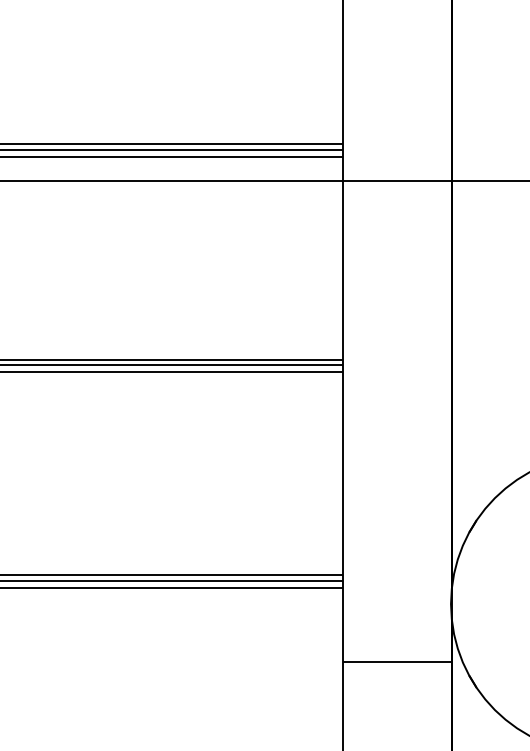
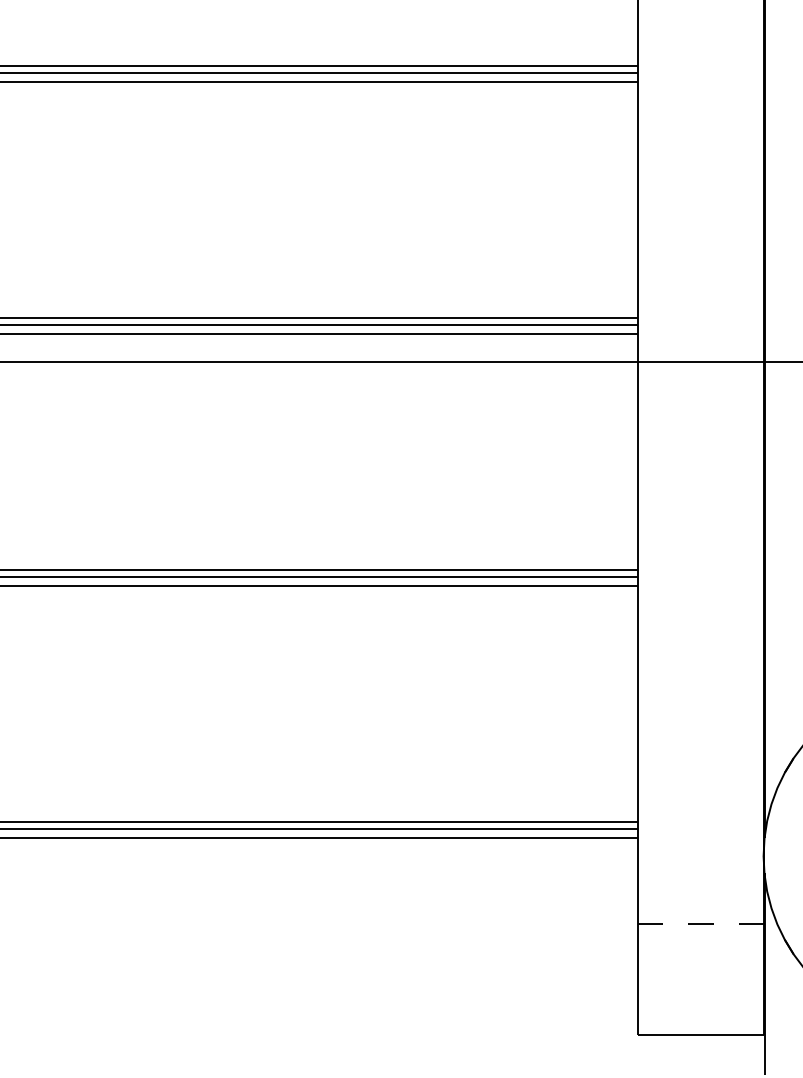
line: (397, 661) -> (701, 923), solid -> dashed

